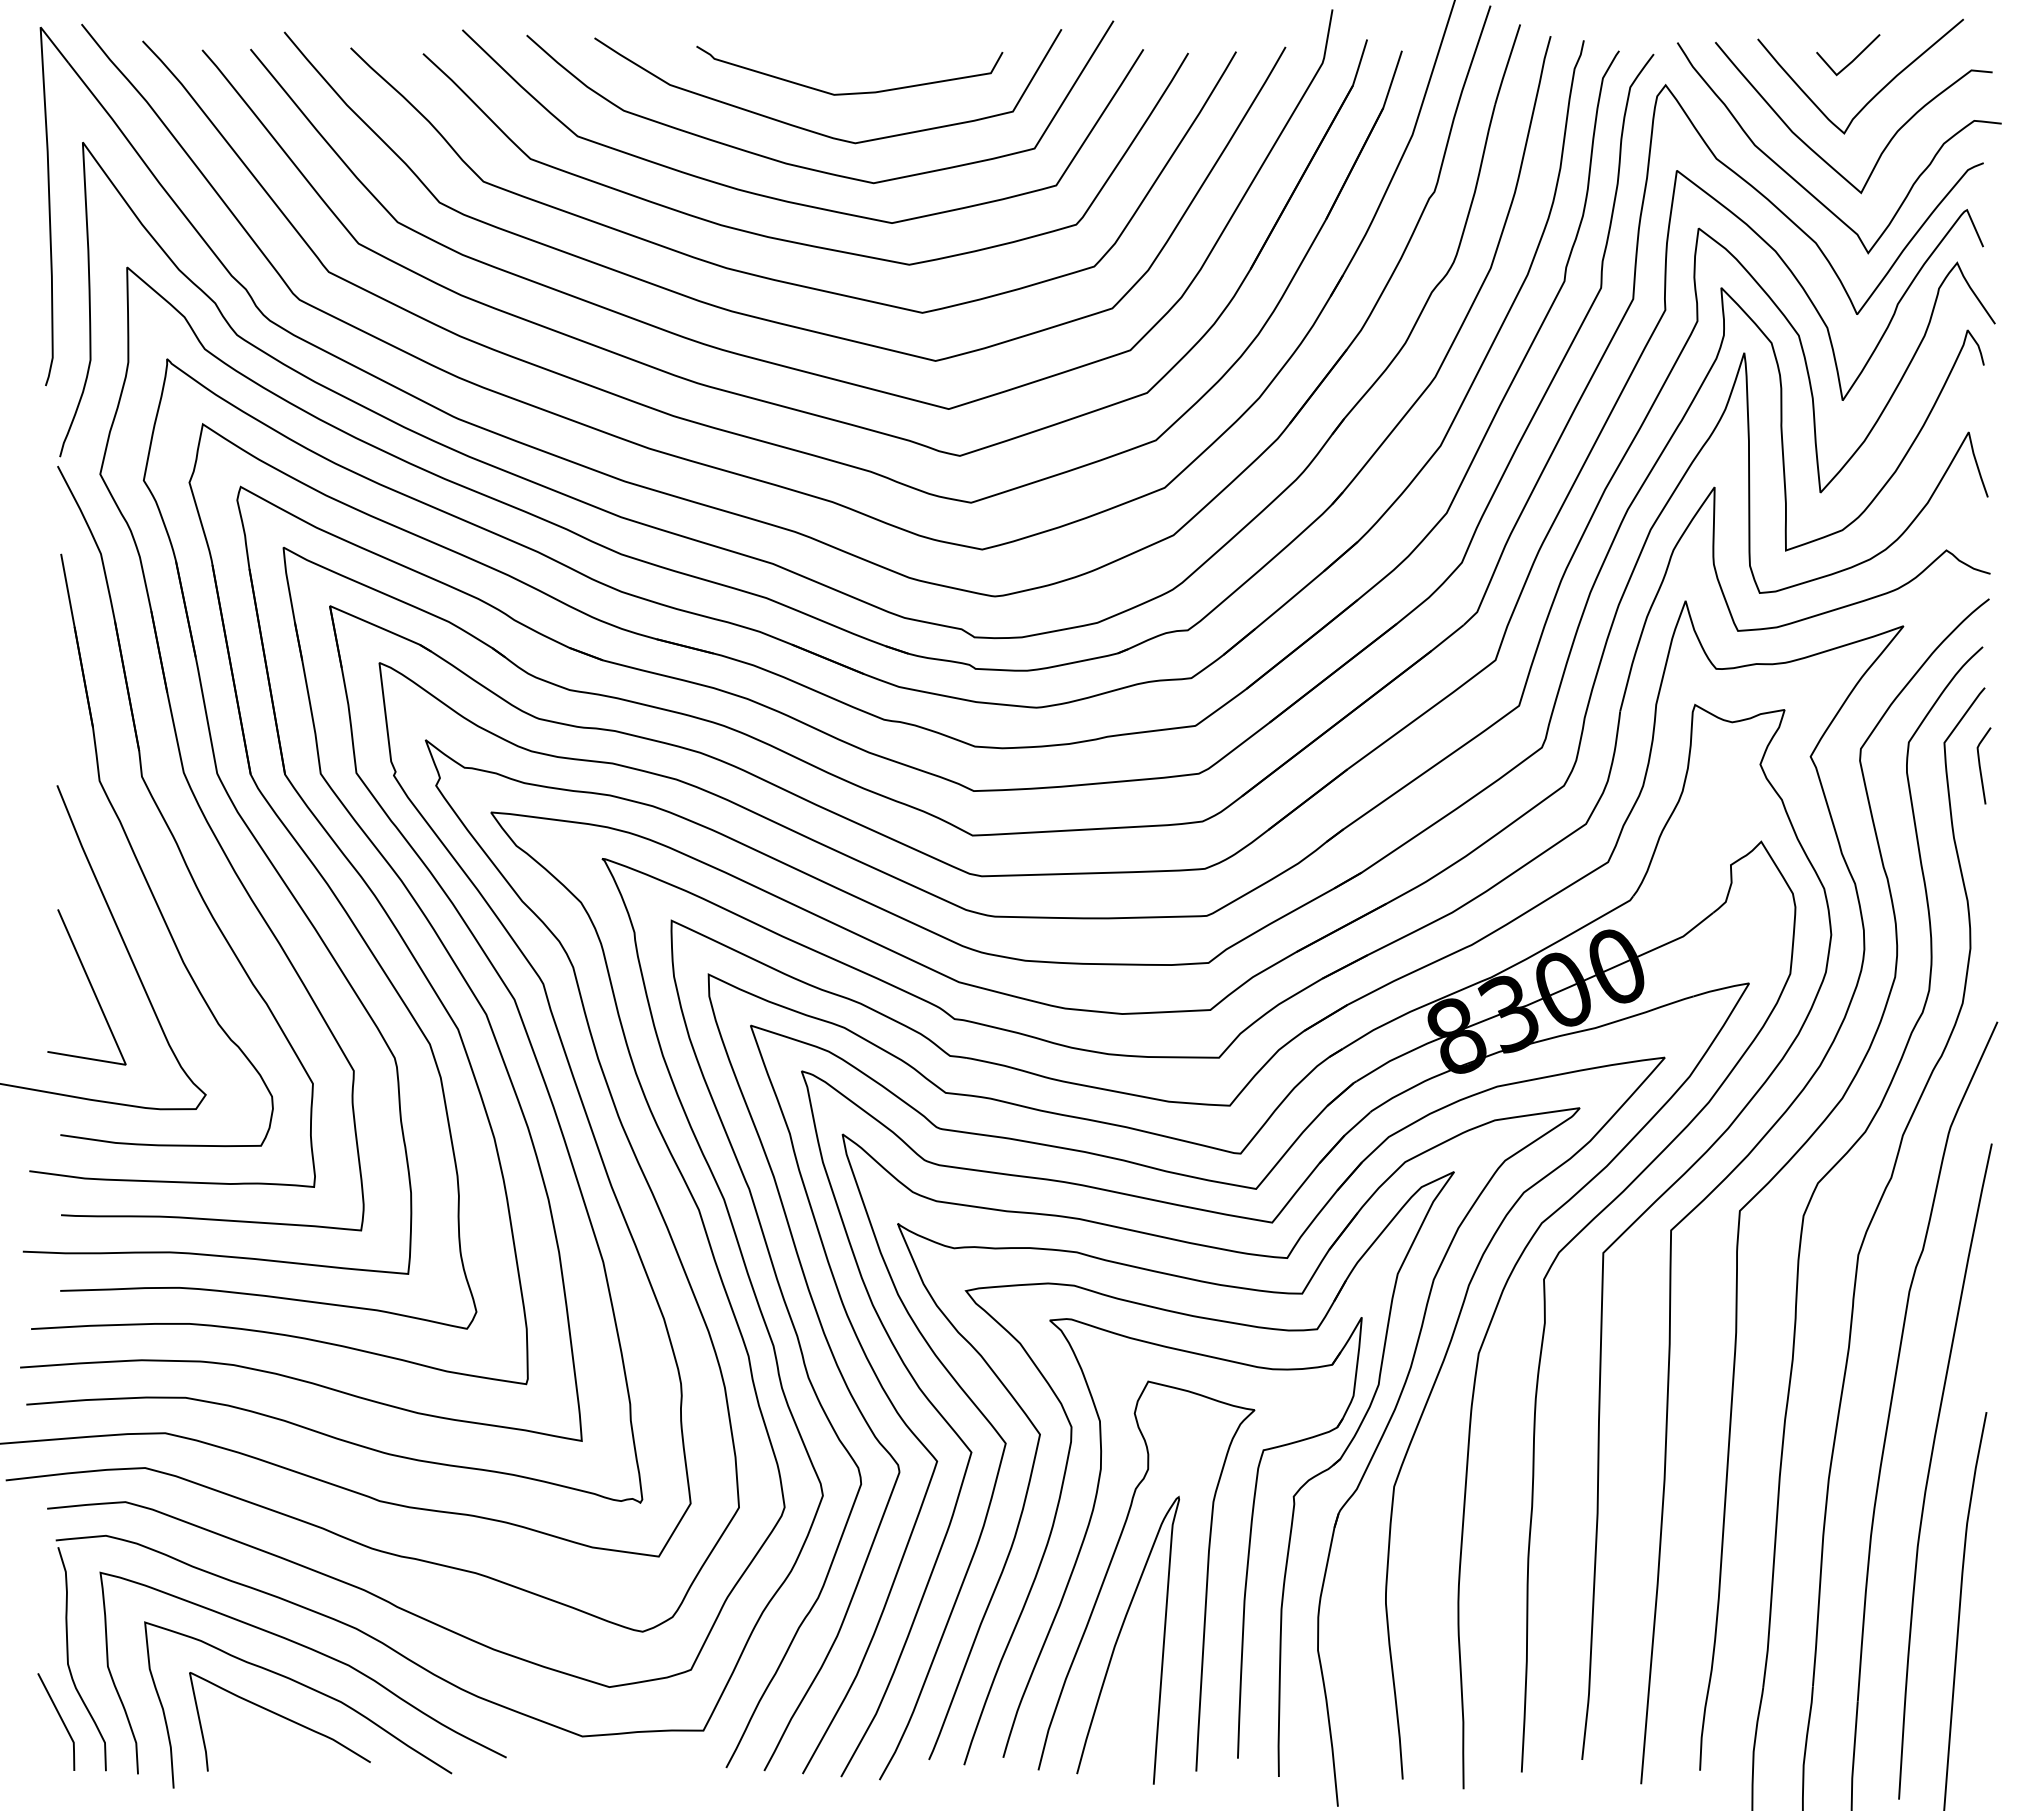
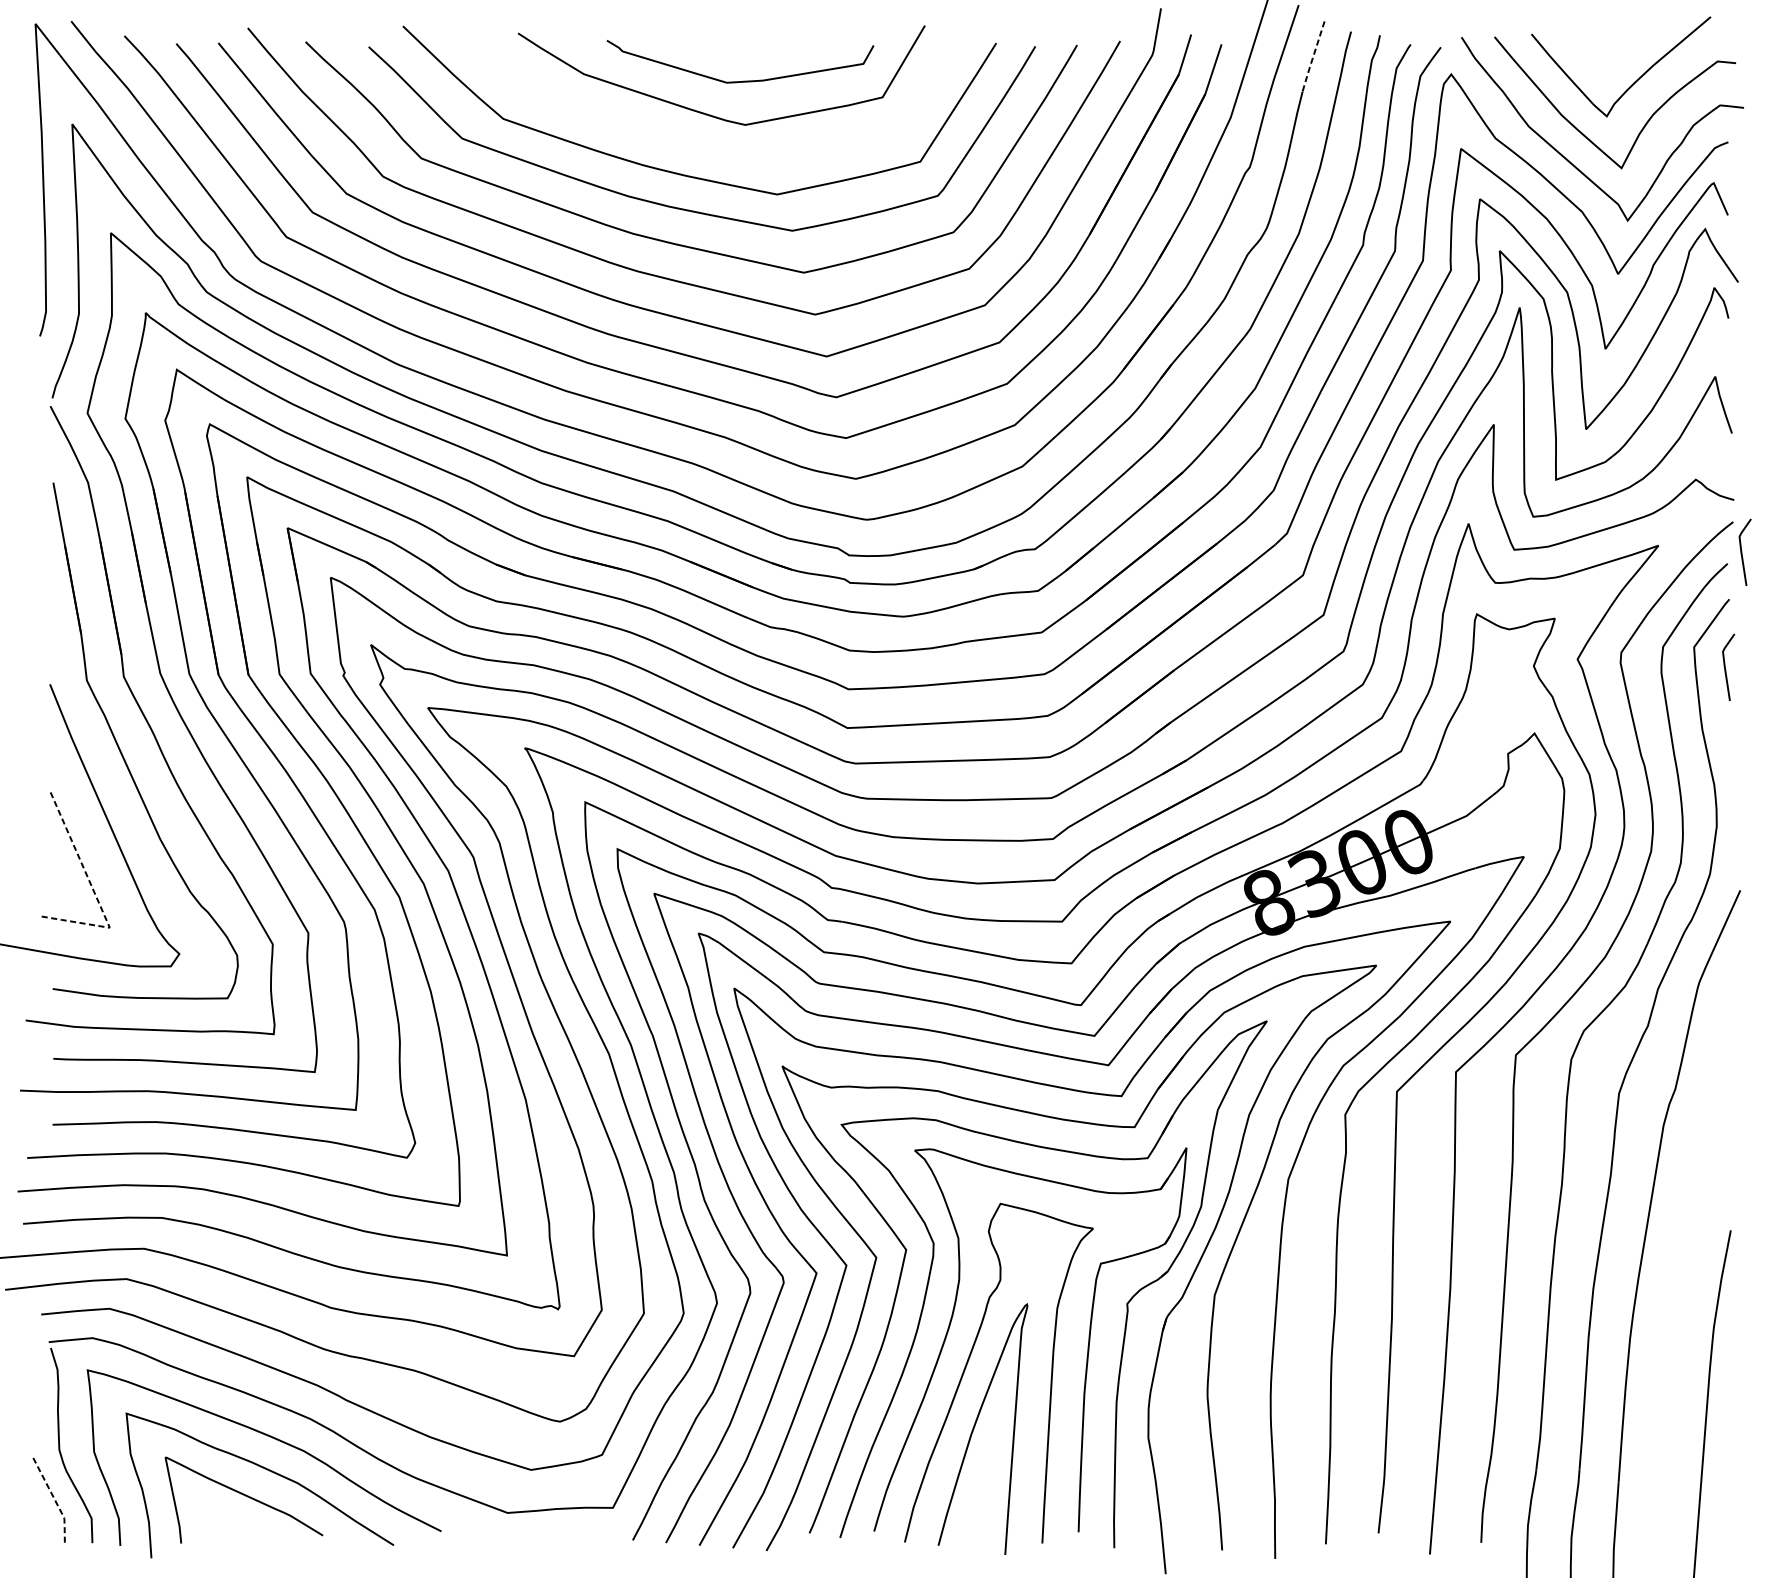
line: (1850, 61) -> (1612, 53), removed
line: (1507, 65) -> (1313, 57), solid -> dashed
curve: (808, 167) -> (704, 146), removed
curve: (1999, 633) -> (1742, 552), added
line: (108, 1025) -> (94, 893), solid -> dashed
curve: (1930, 1469) -> (1681, 1280), removed
line: (63, 1722) -> (55, 1500), solid -> dashed

